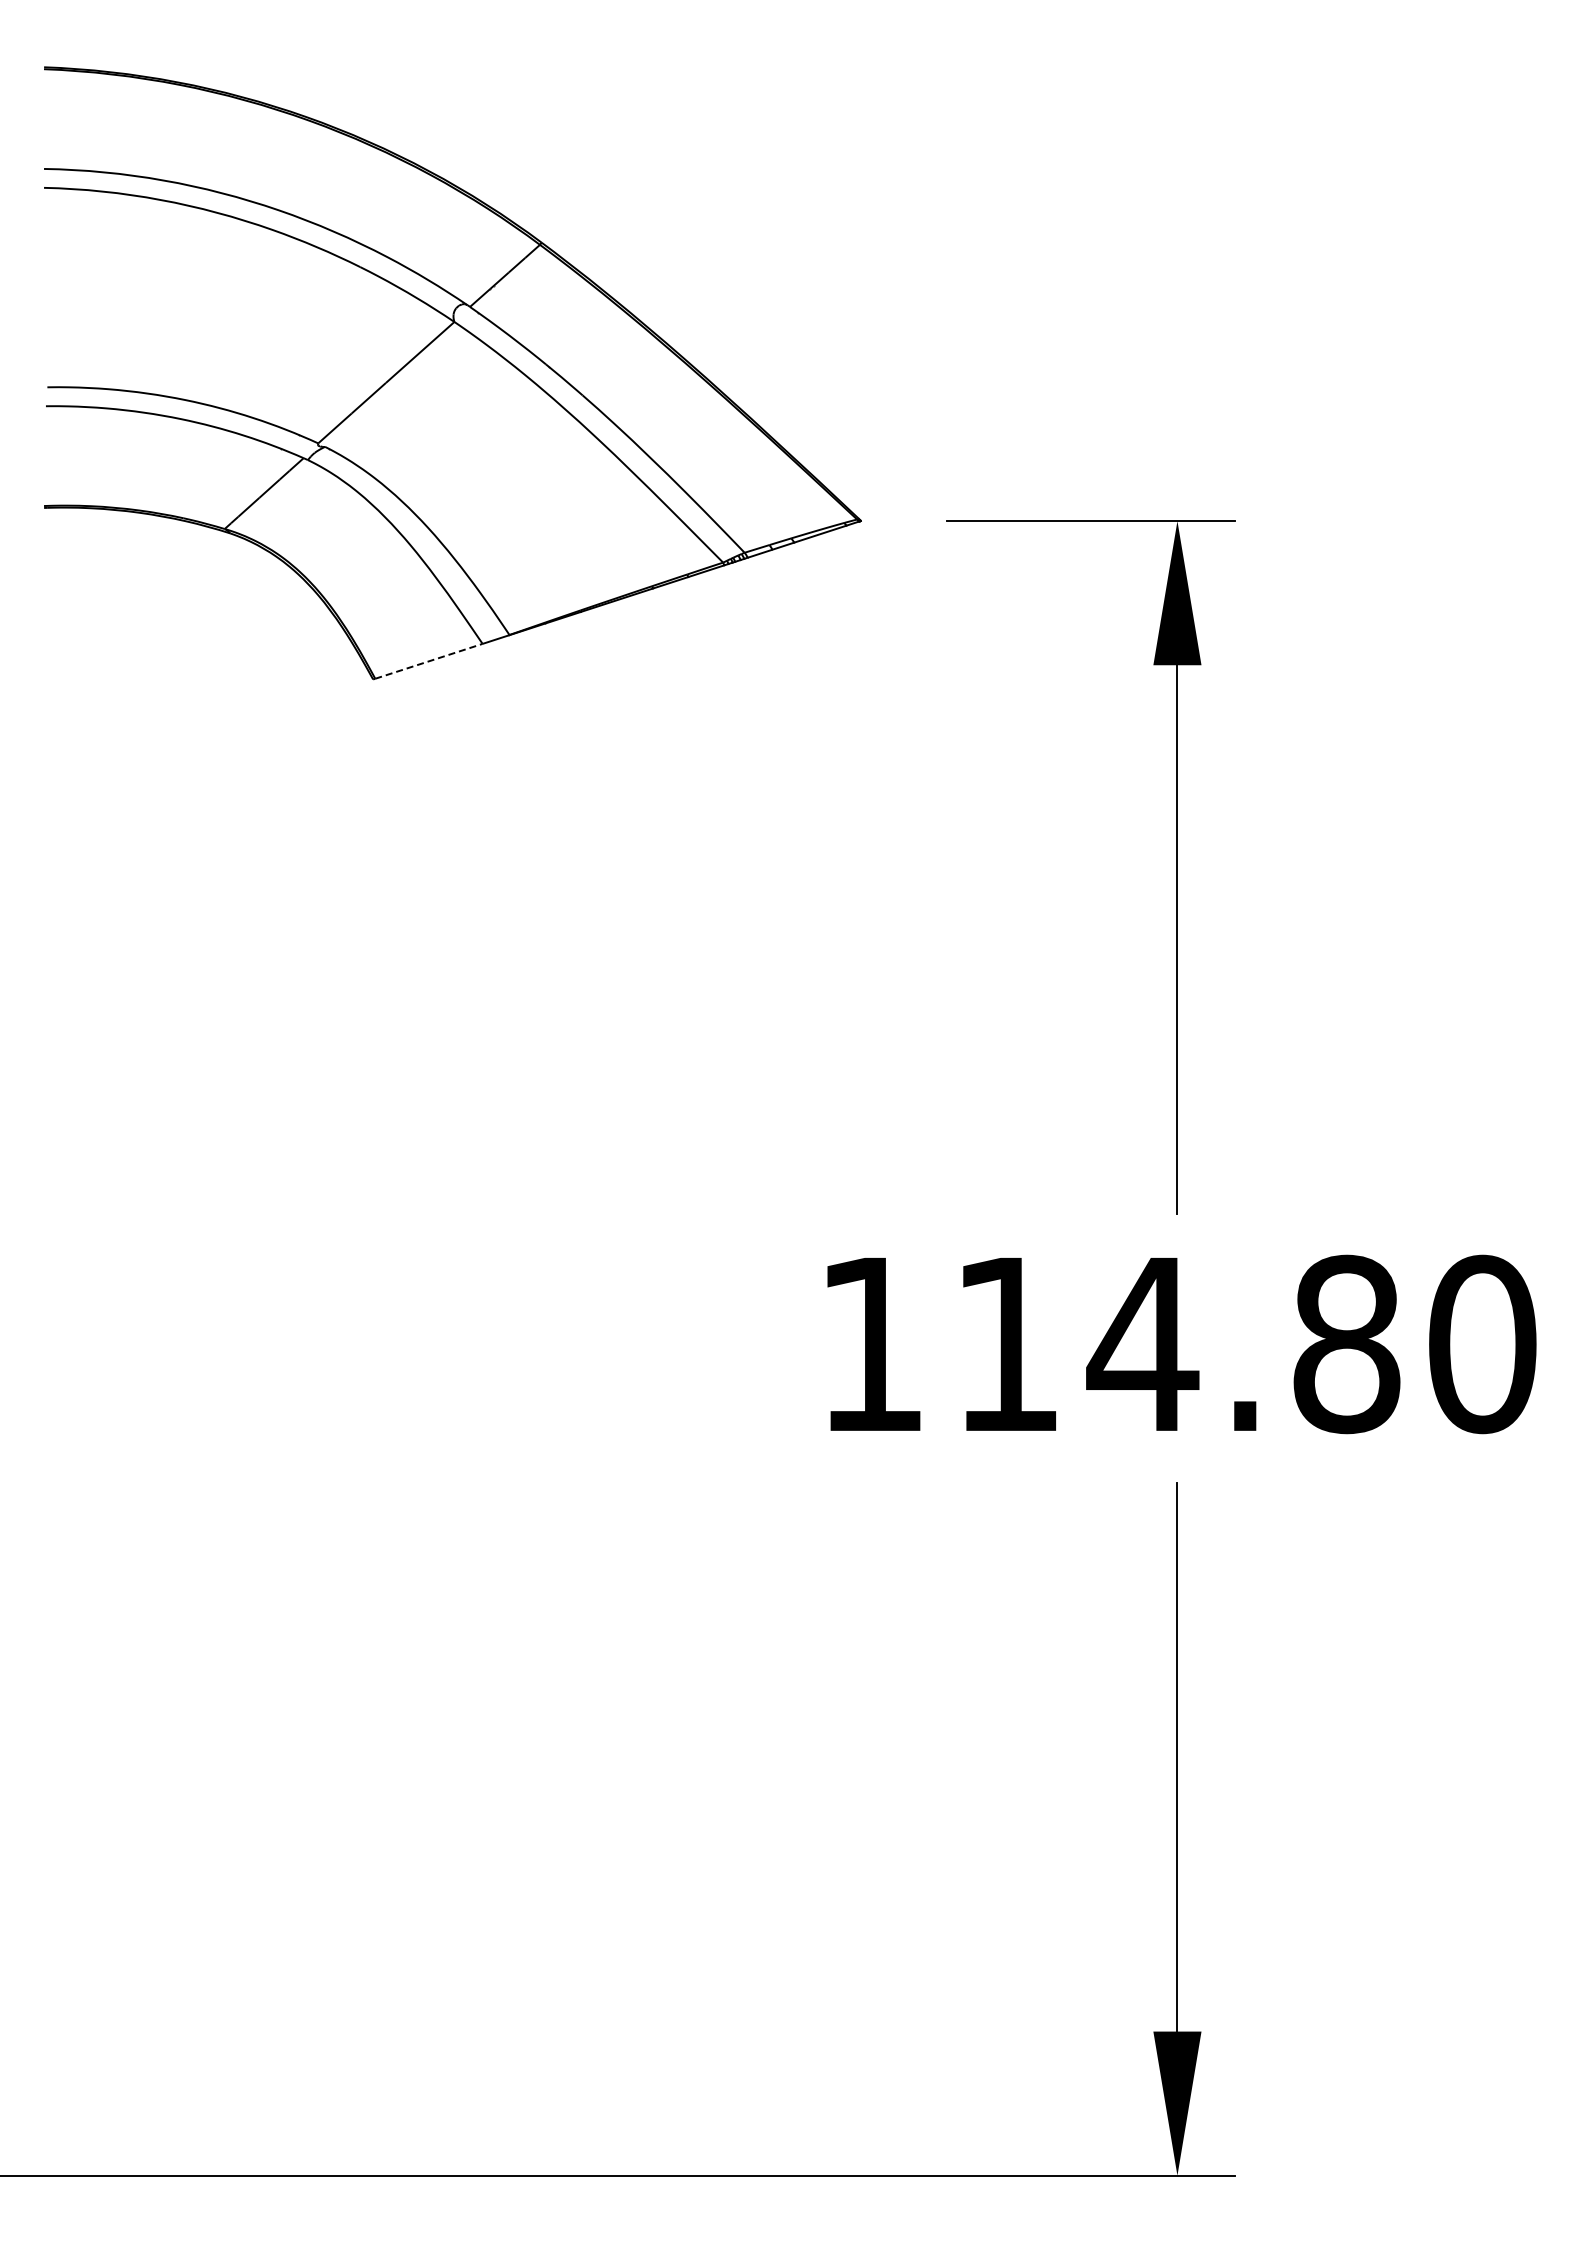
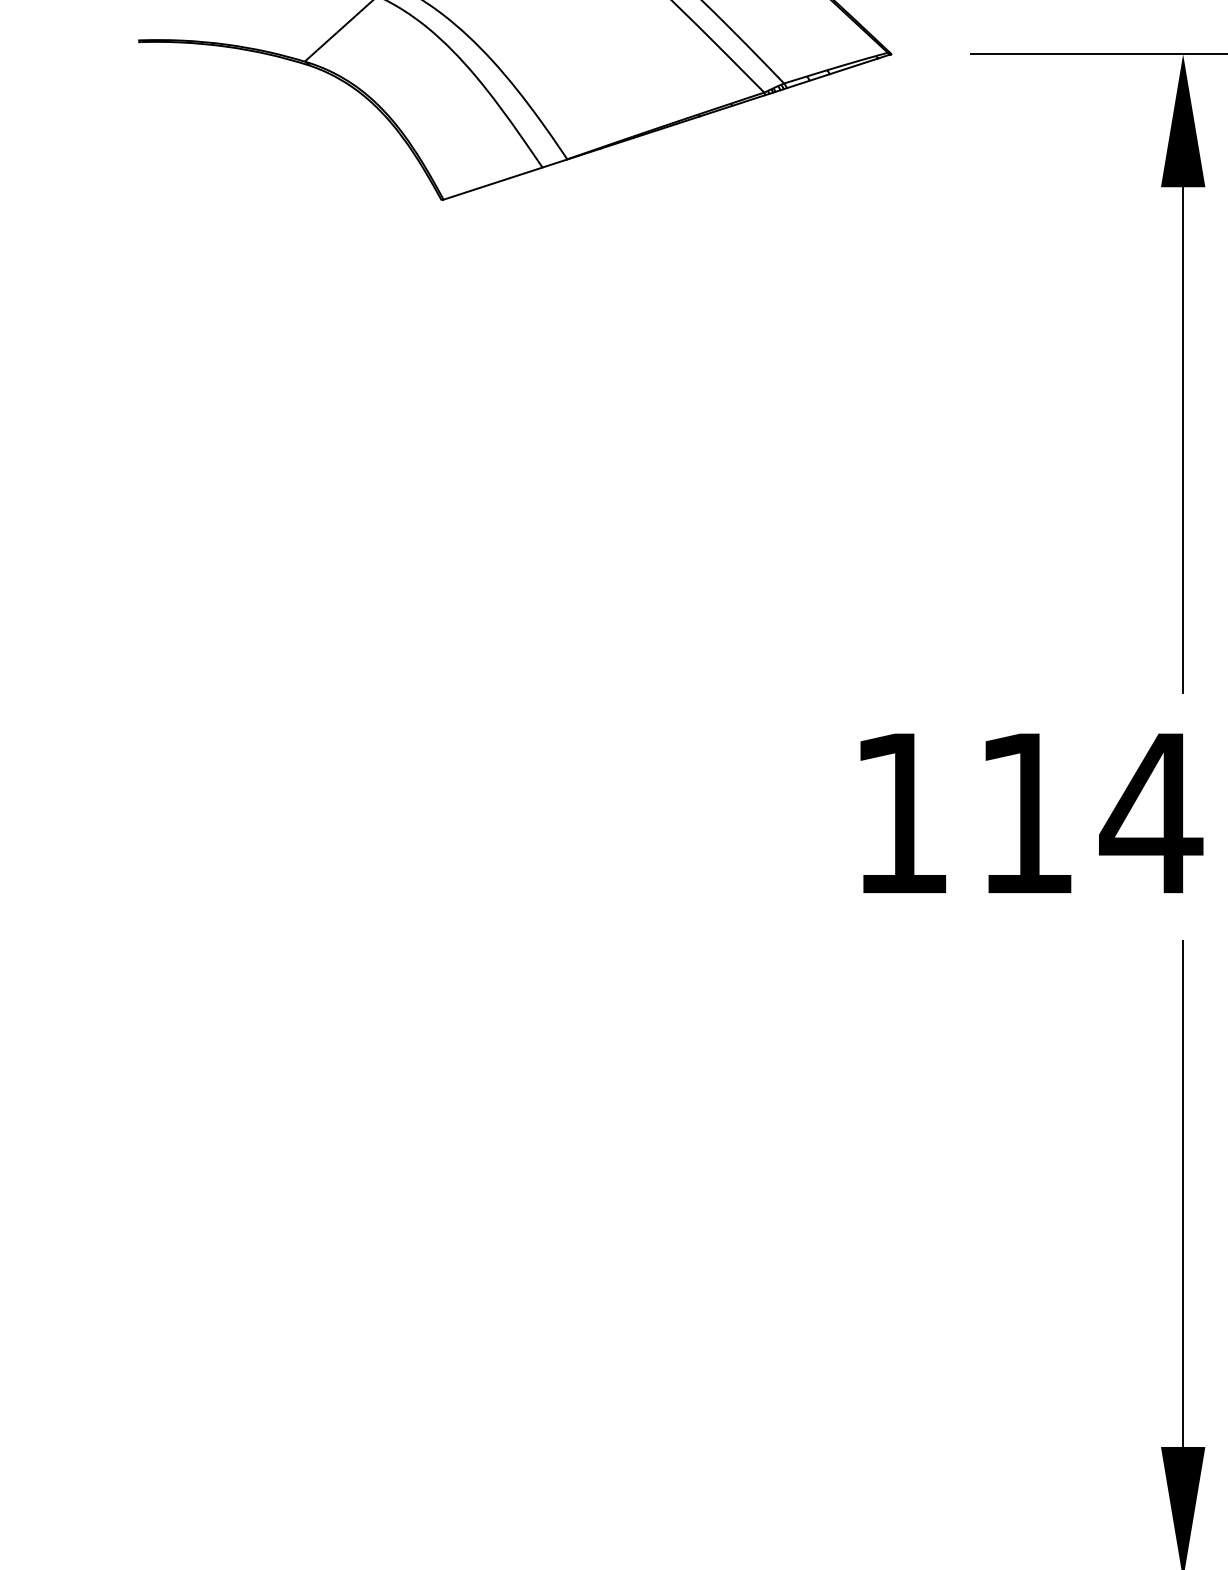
line: (429, 661) -> (493, 183), dashed -> solid

